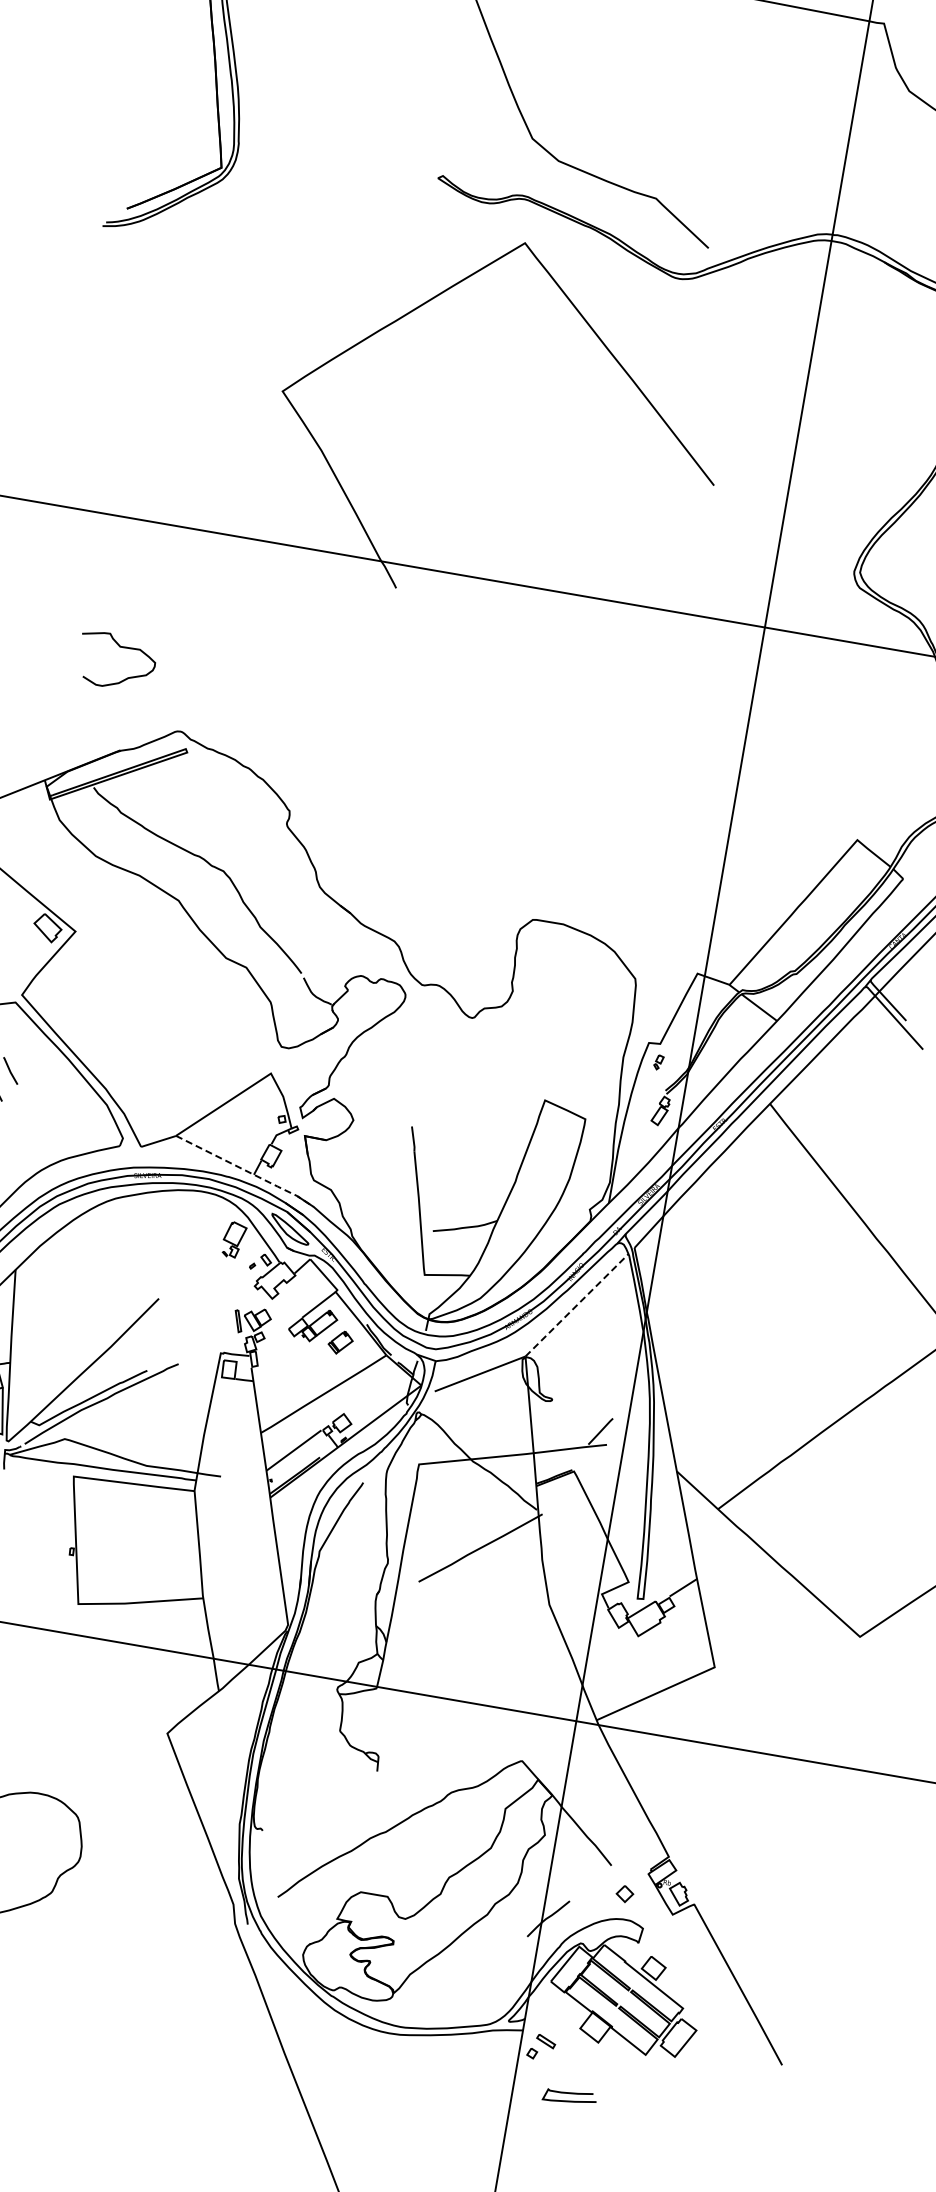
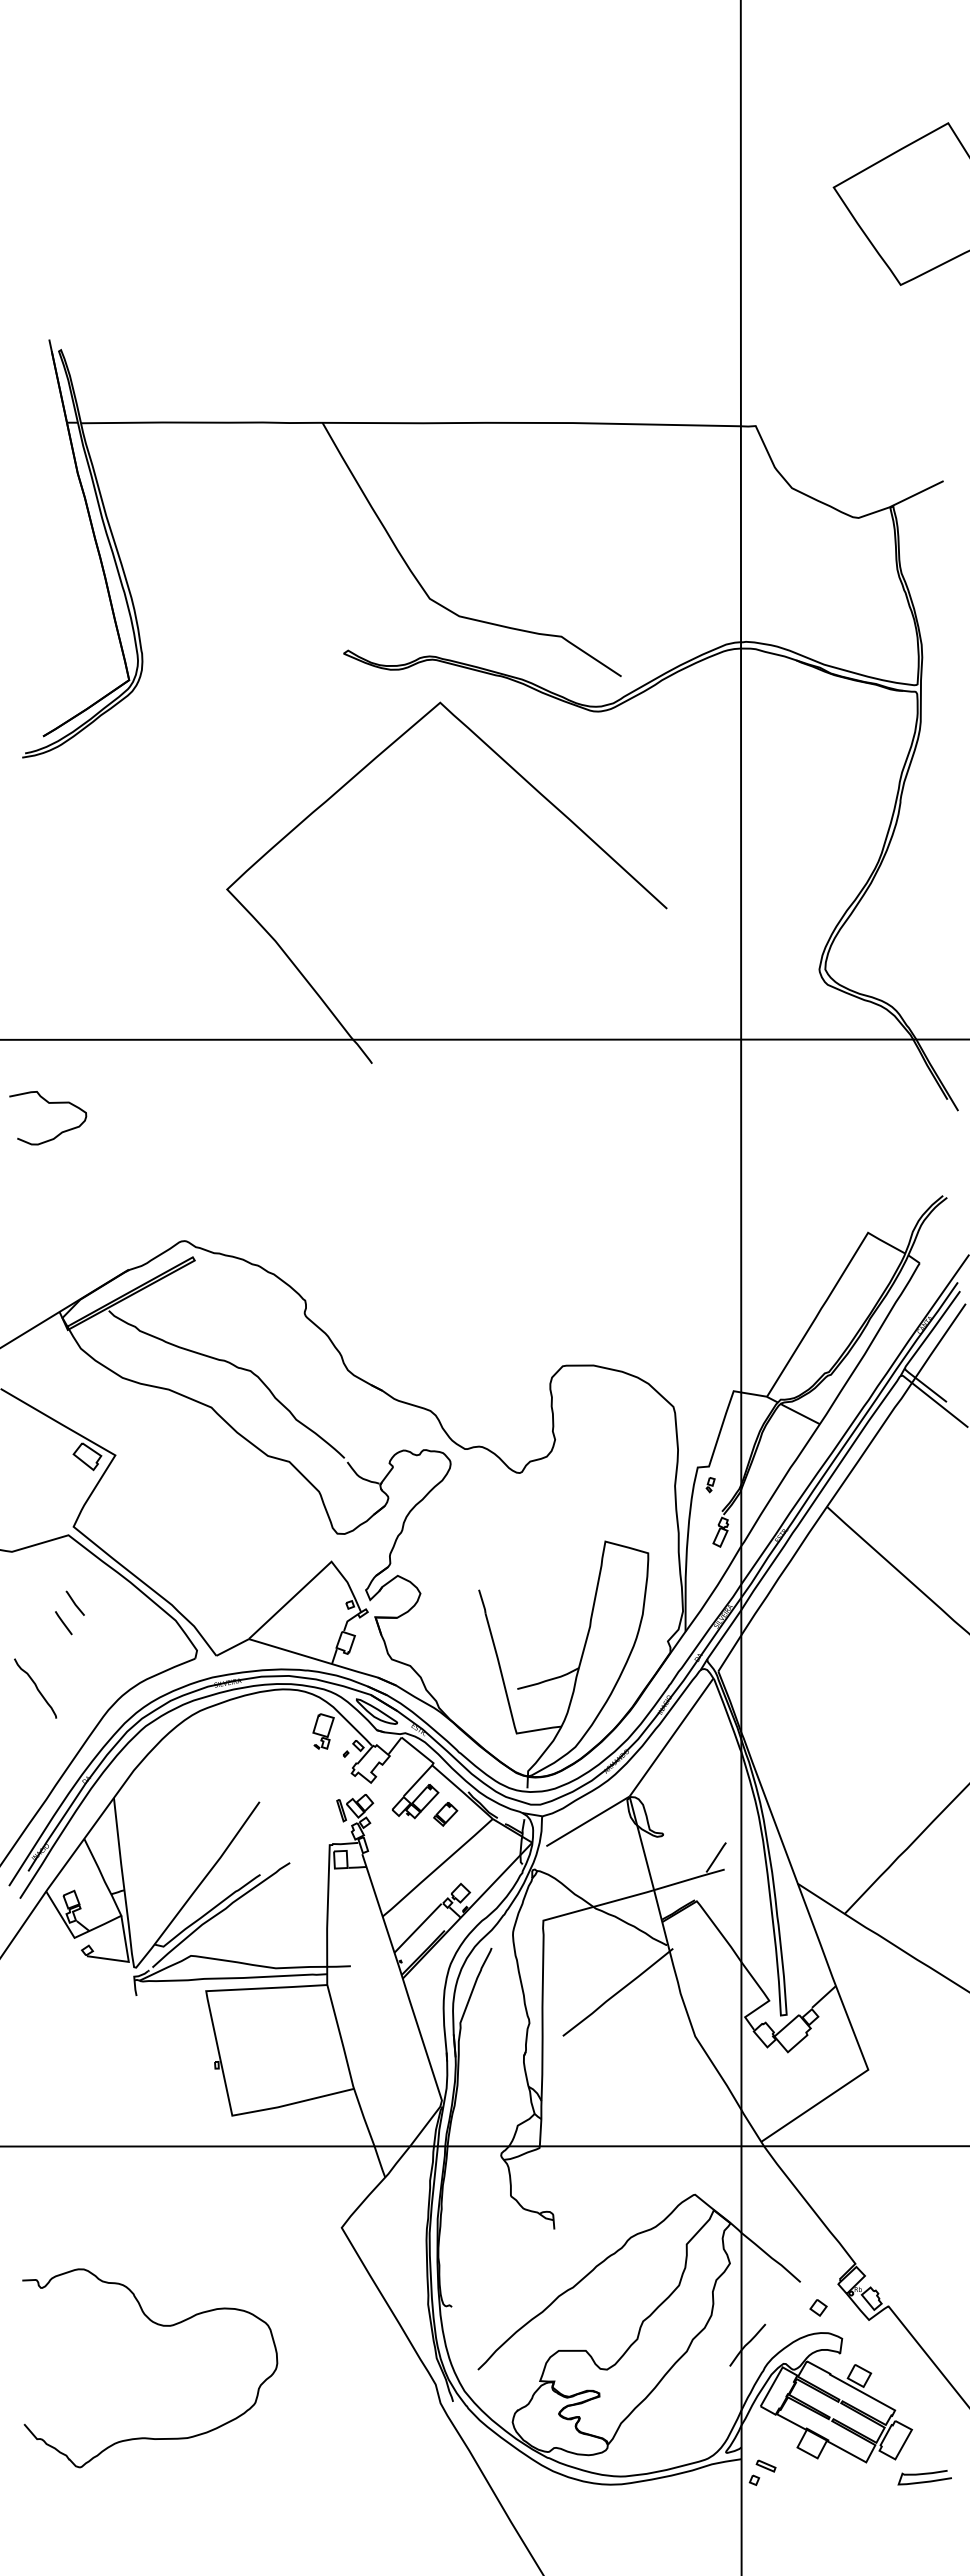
curve: (119, 647) -> (48, 1103), moved
line: (247, 1170) -> (324, 1661), dashed -> solid
line: (576, 1305) -> (671, 1737), dashed -> solid
curve: (570, 2093) -> (924, 2474), moved

